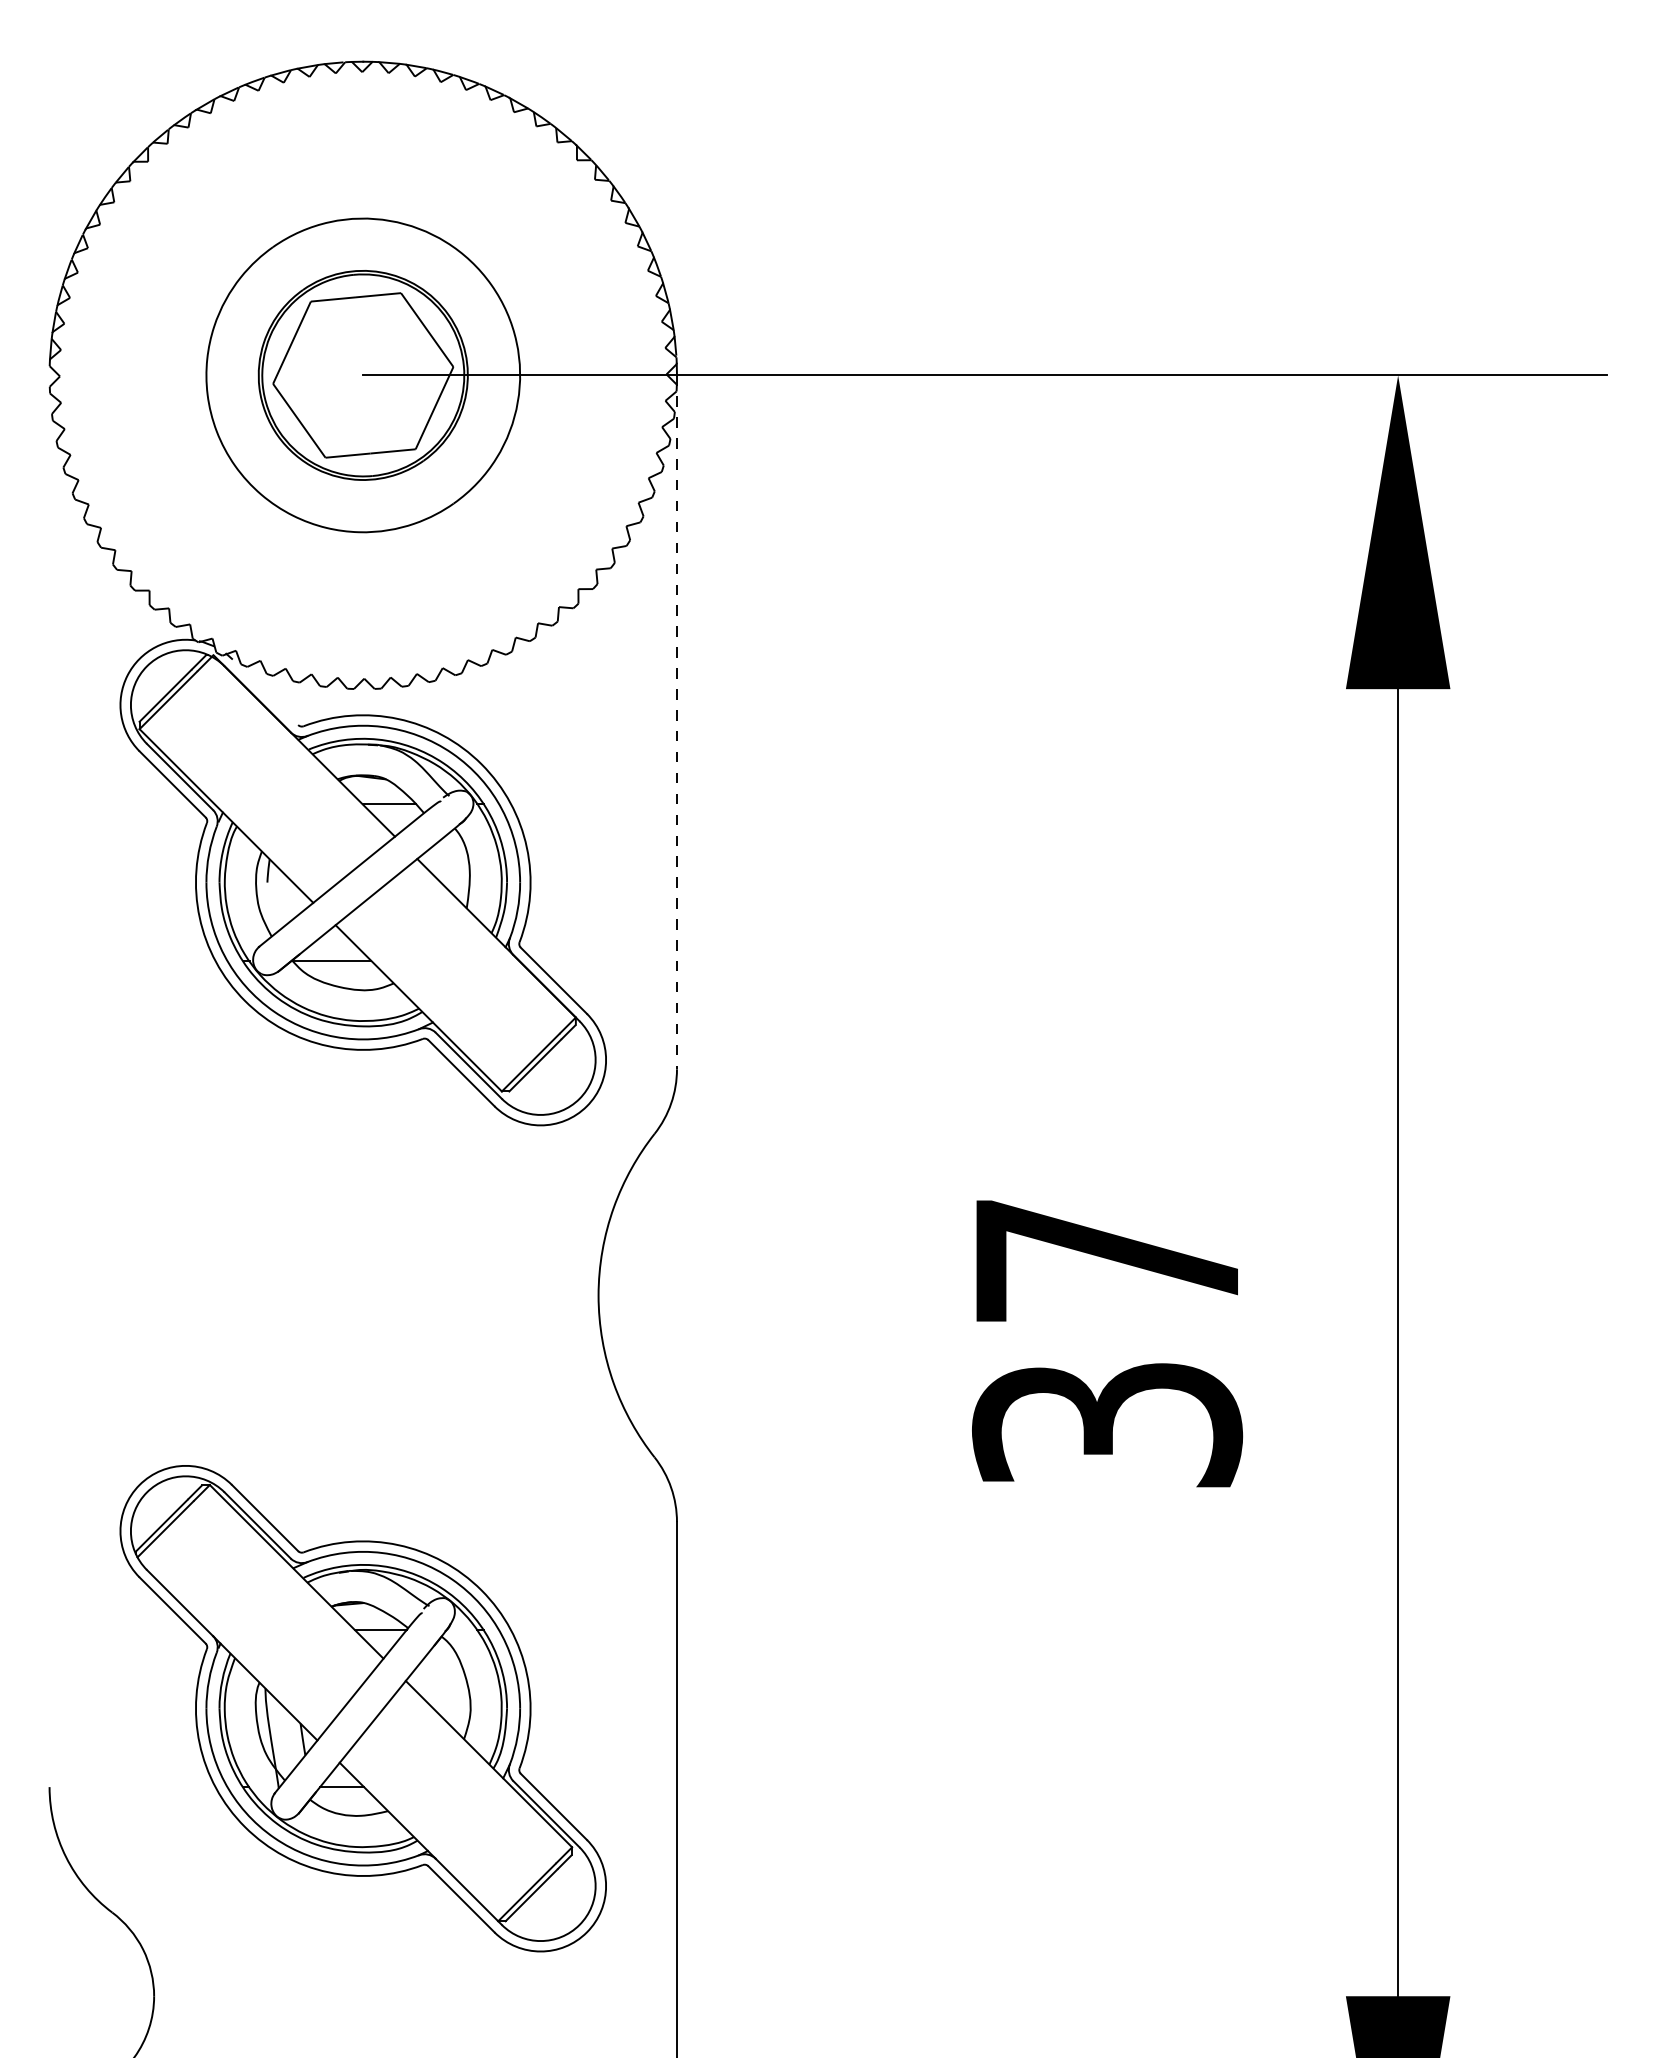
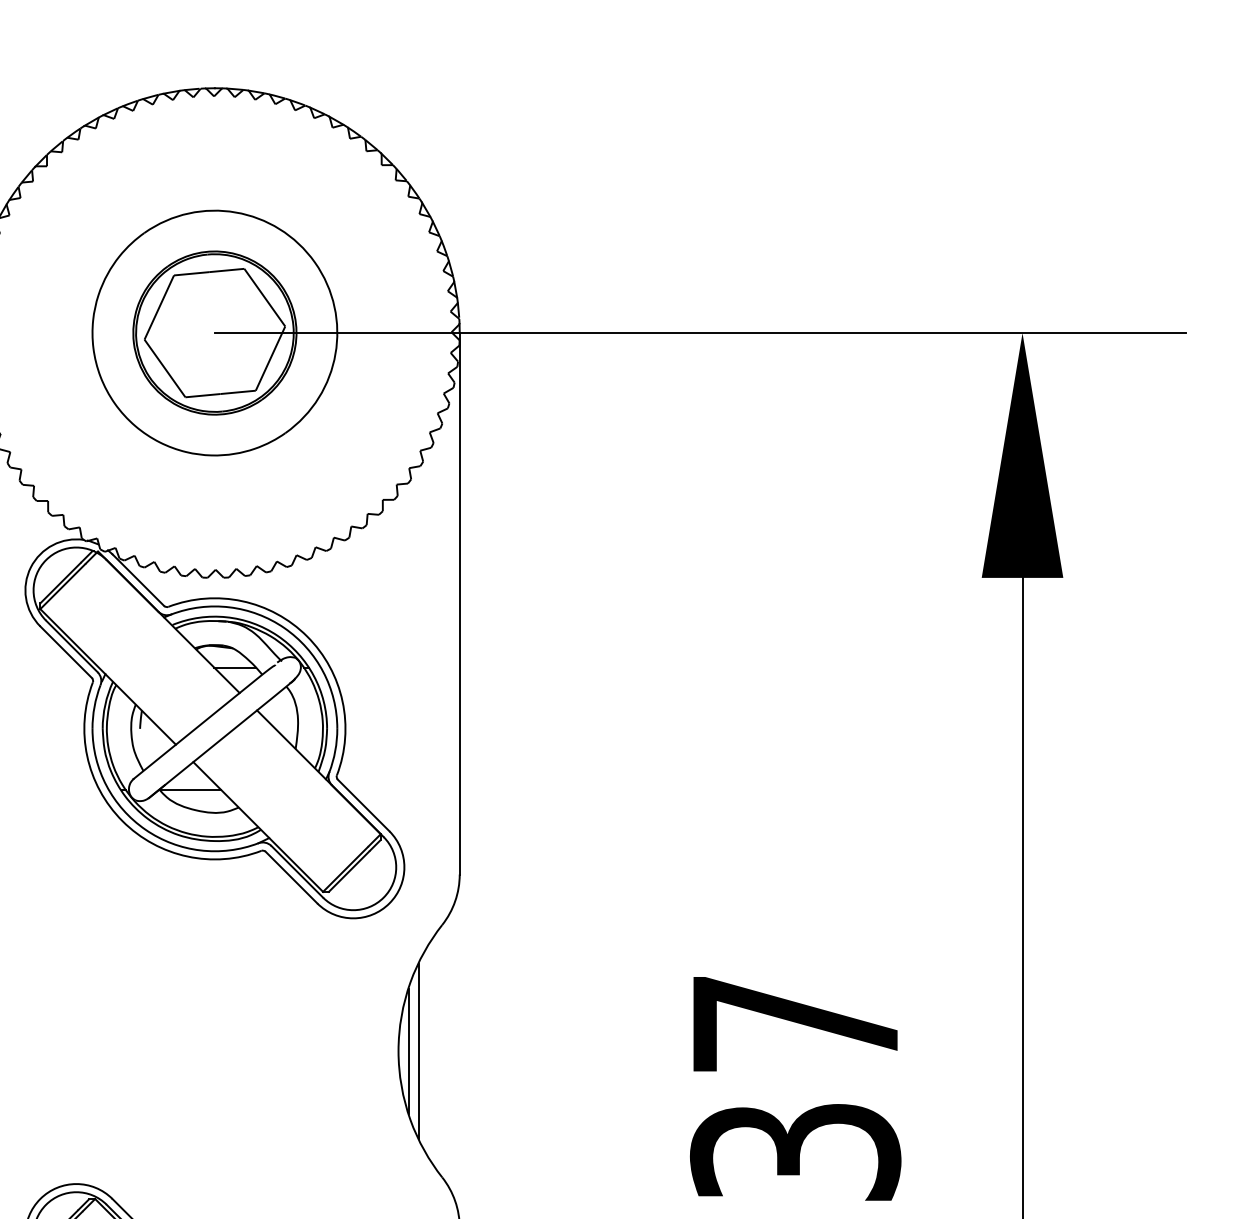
line: (265, 691) -> (138, 579), added
line: (676, 722) -> (459, 603), dashed -> solid
line: (611, 1295) -> (408, 1051), added
line: (624, 1295) -> (418, 1051), added

